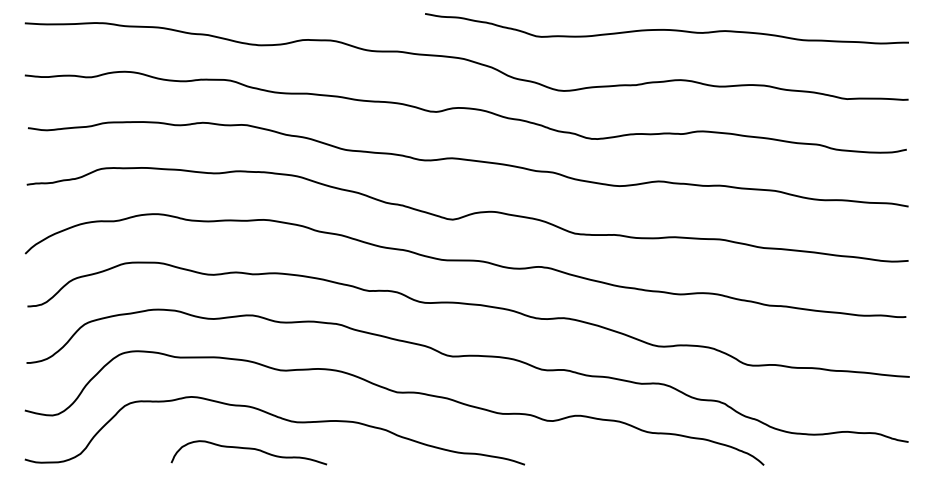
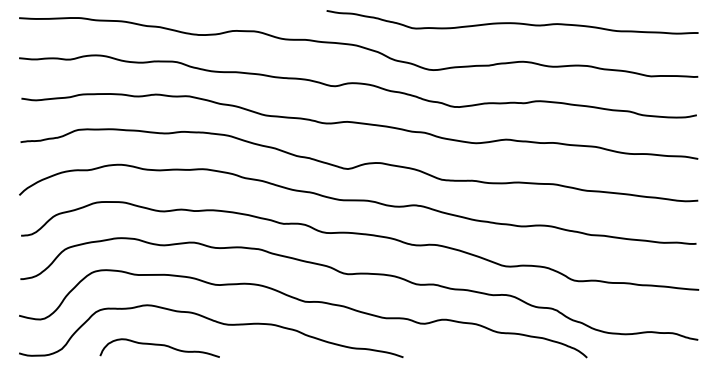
curve: (248, 449) -> (159, 345), moved

